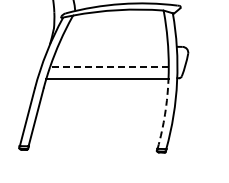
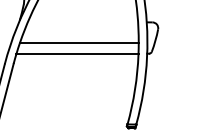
line: (108, 67) -> (78, 43), dashed -> solid
arc: (165, 114) -> (135, 90), dashed -> solid

